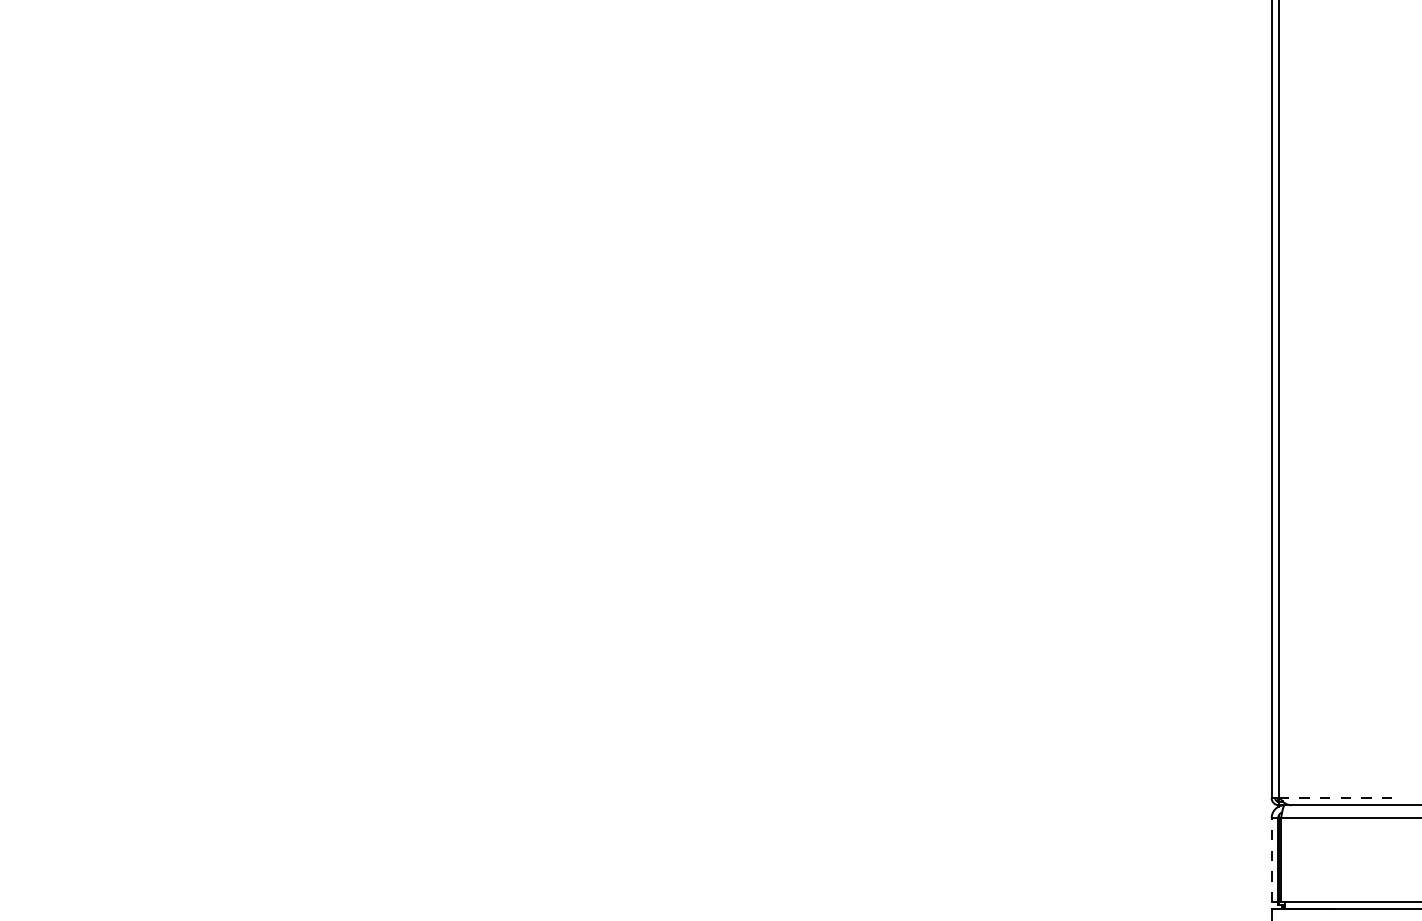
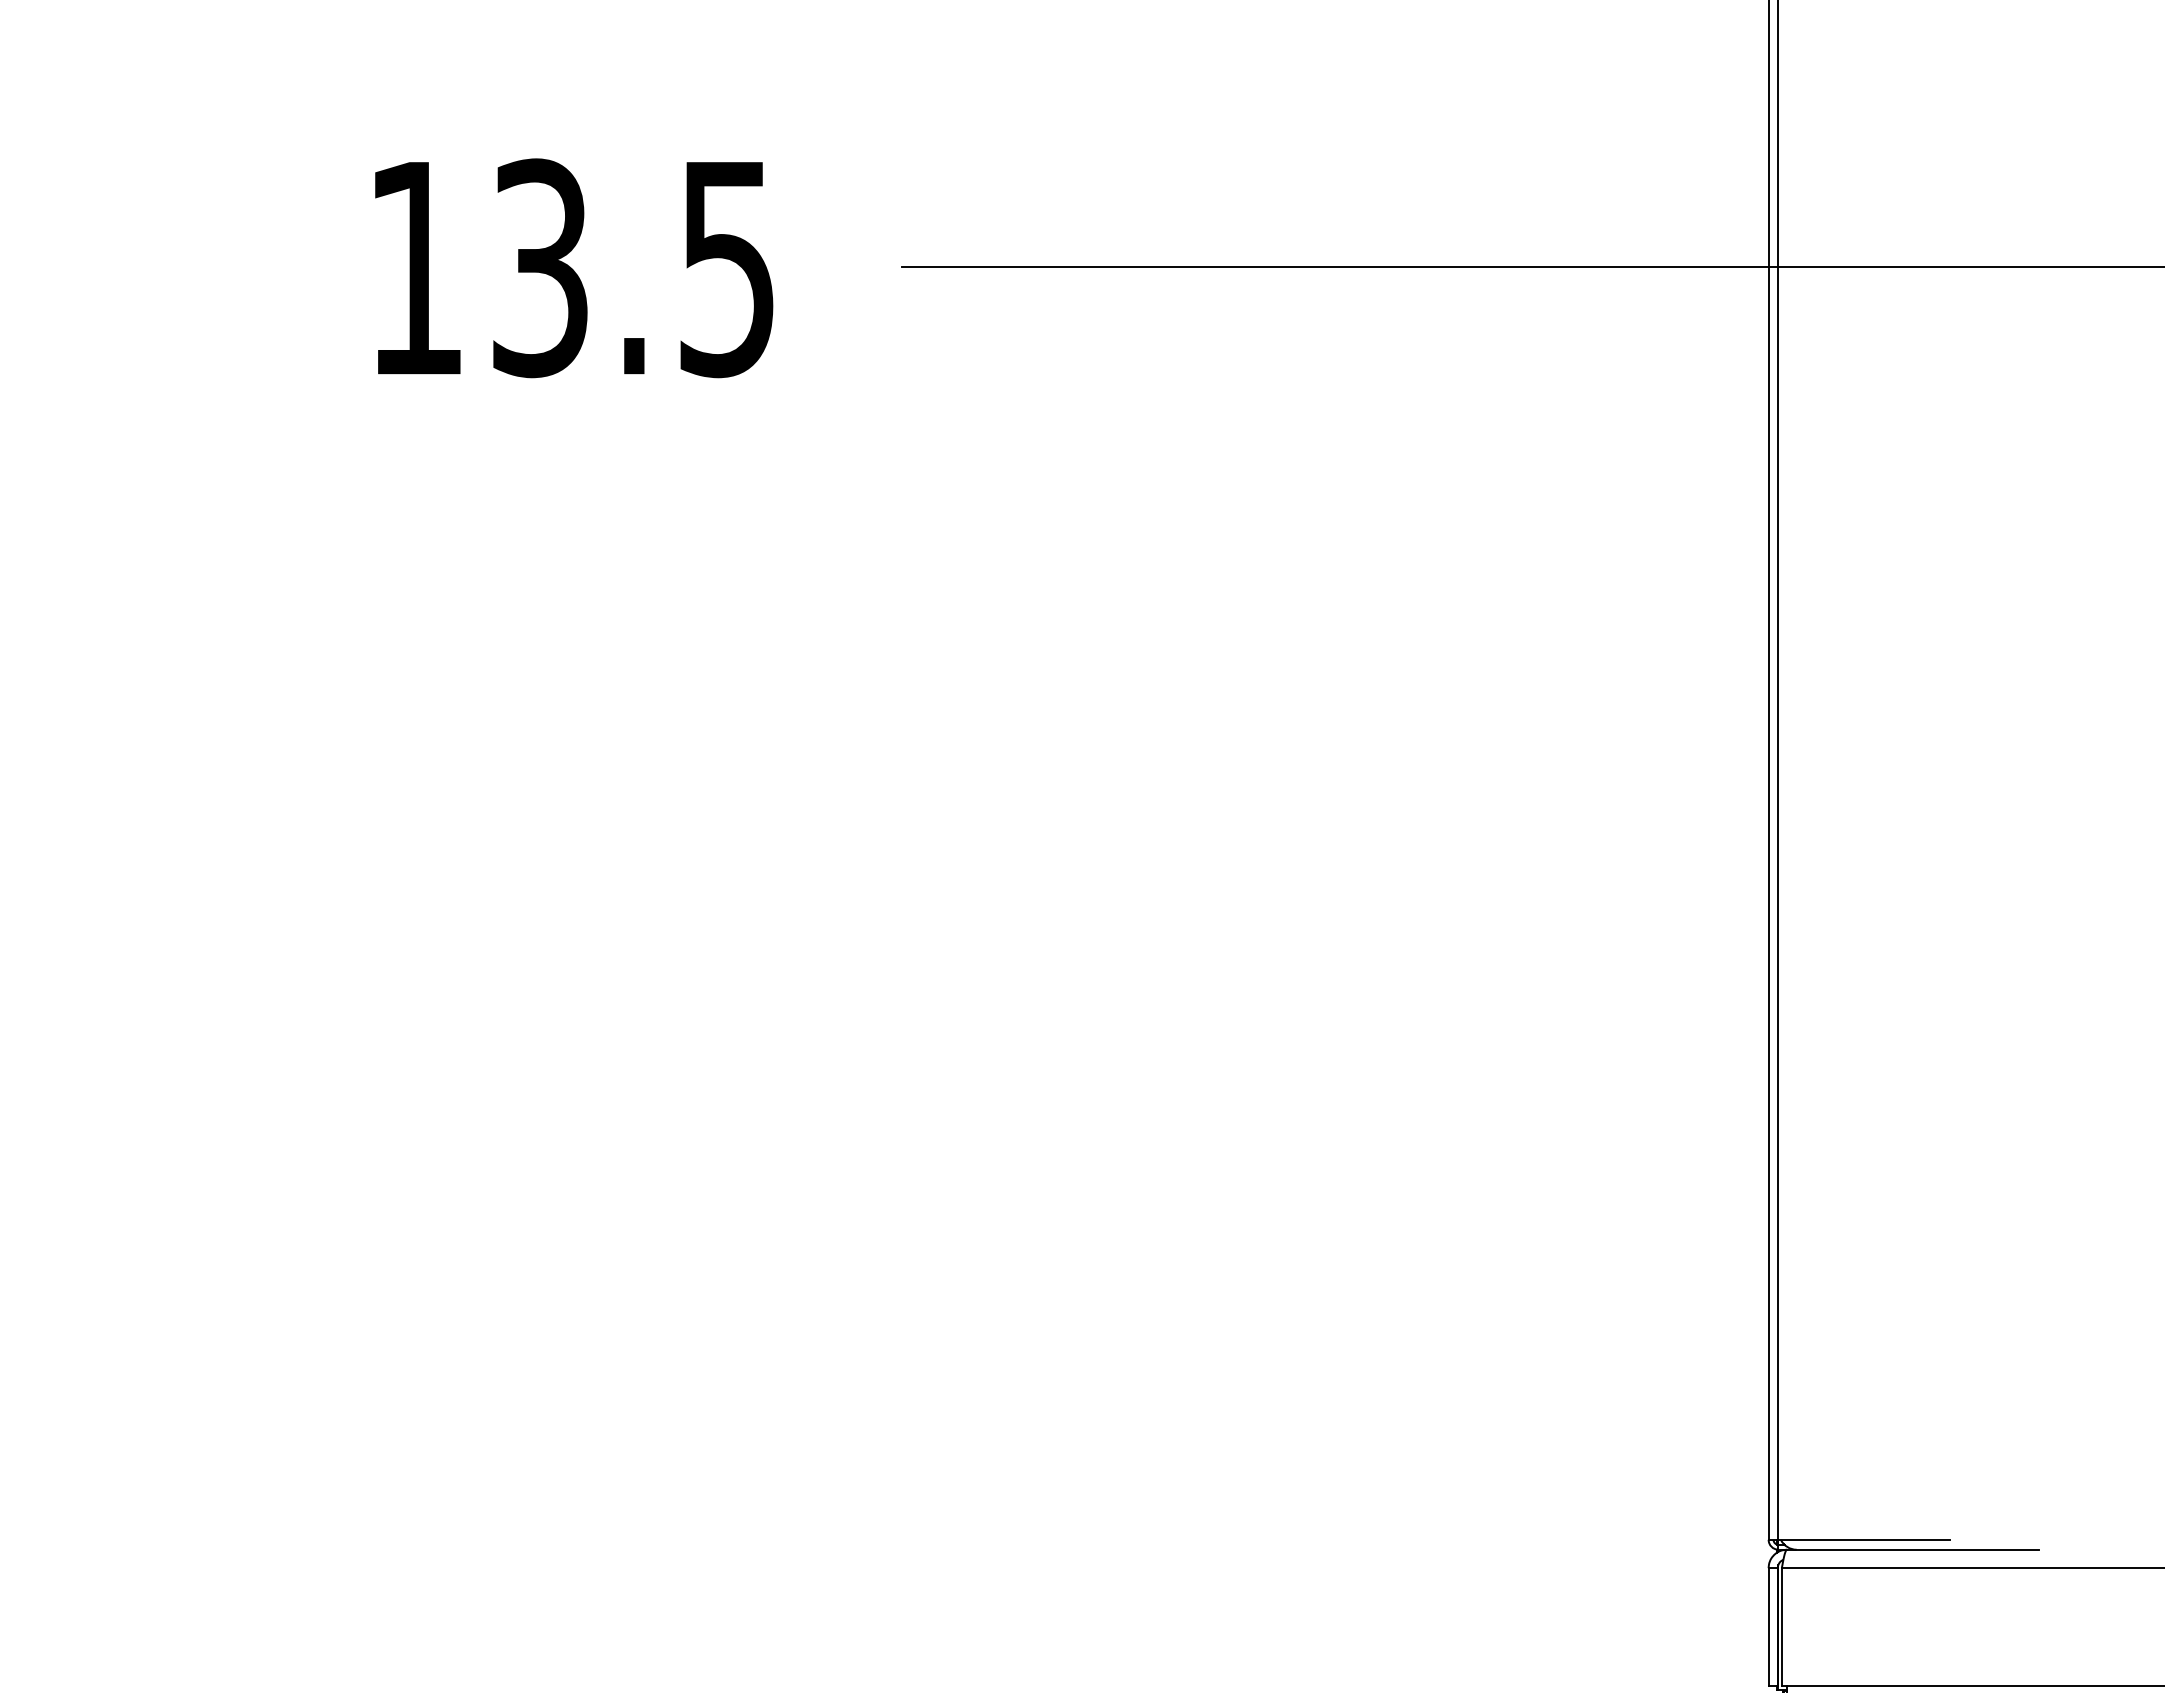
line: (1339, 797) -> (1864, 1539), dashed -> solid
line: (1271, 859) -> (1768, 1626), dashed -> solid

